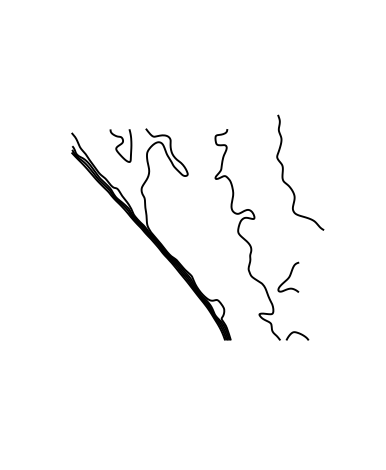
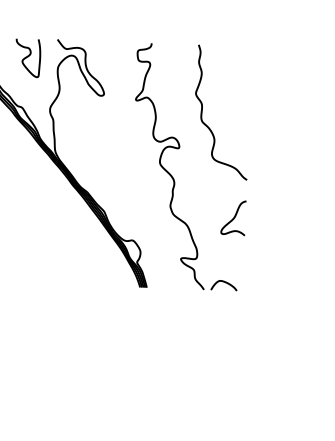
curve: (288, 184) -> (207, 125), moved
curve: (288, 276) -> (233, 216), moved

